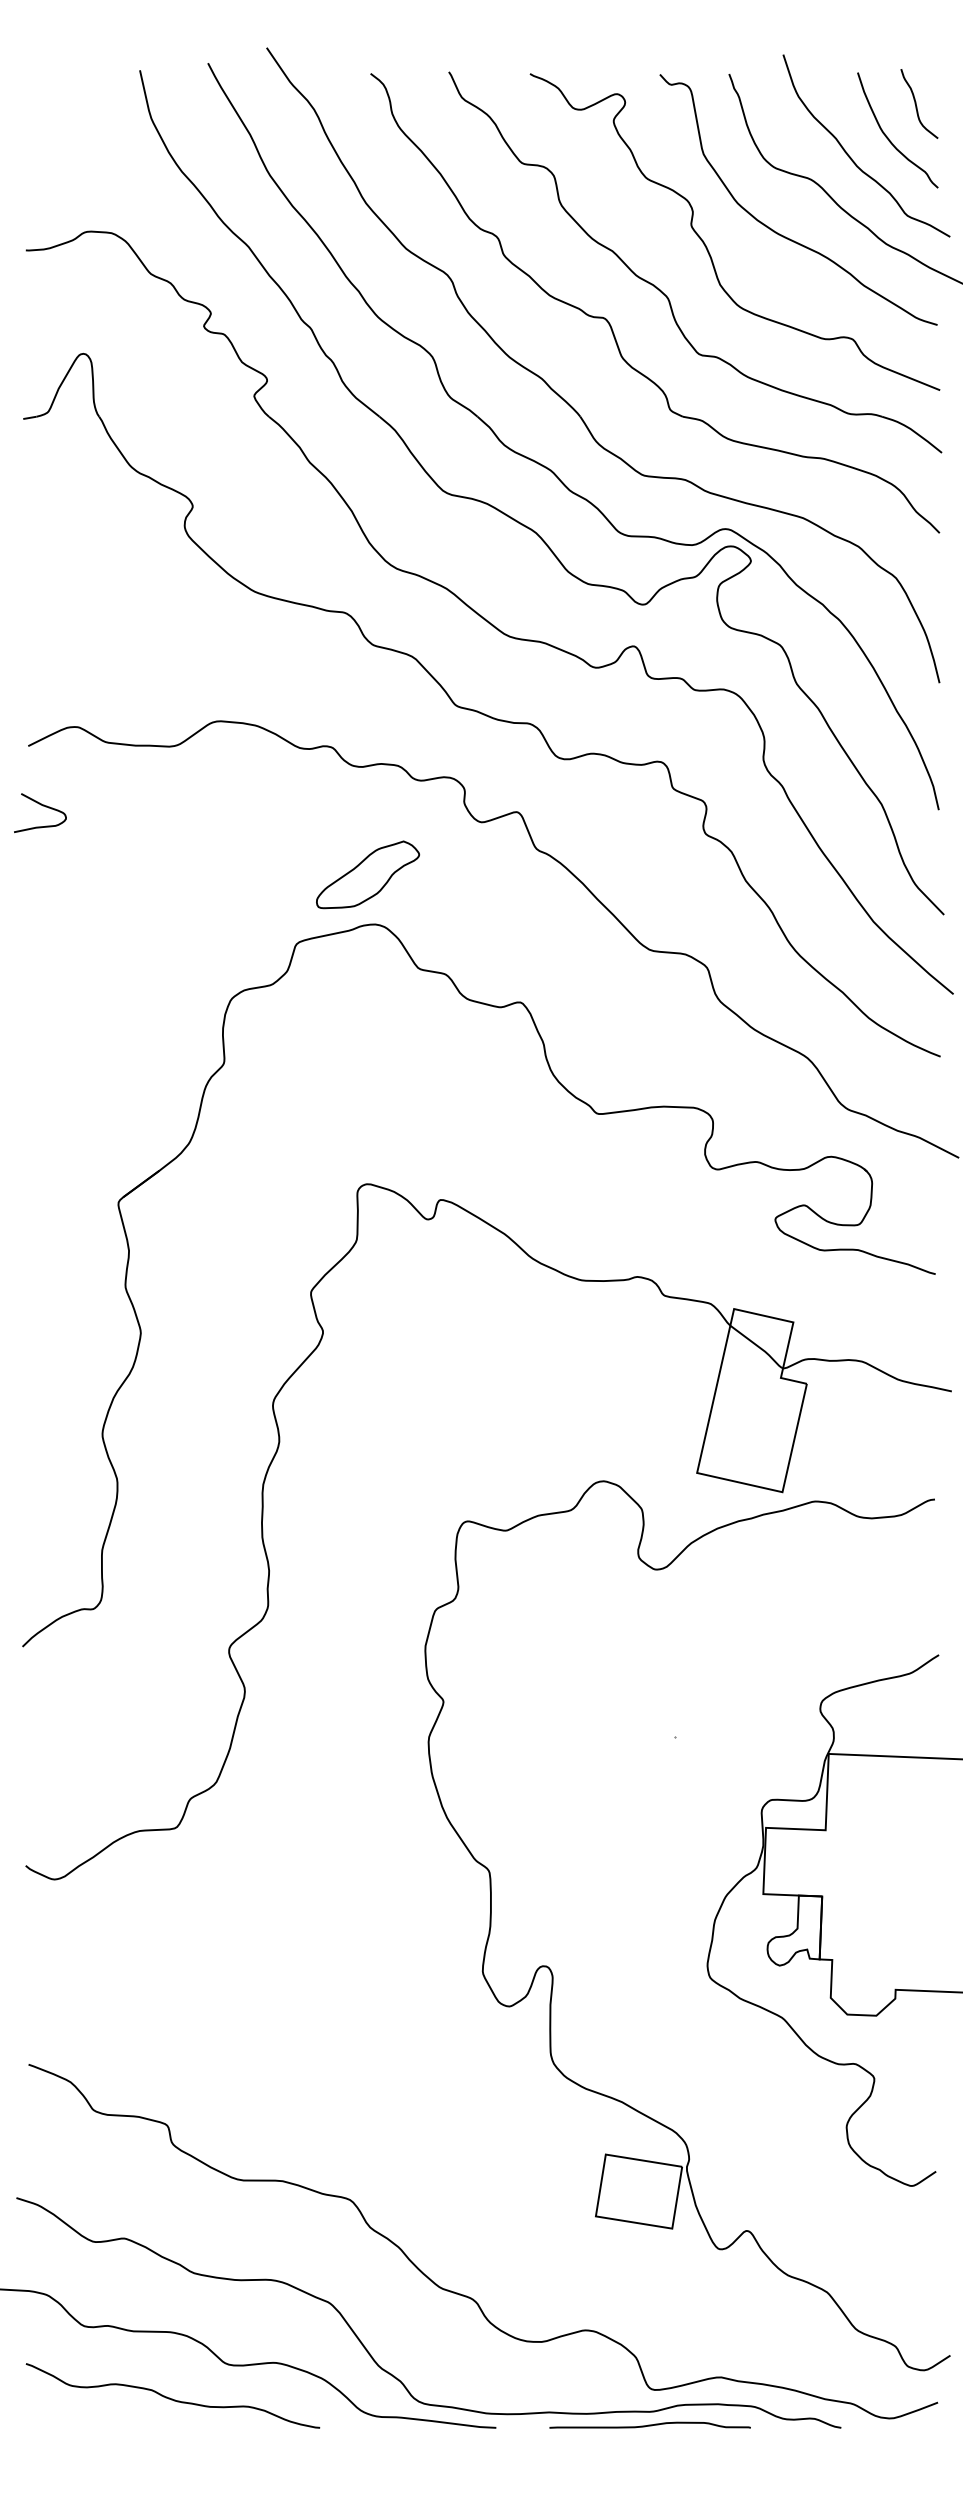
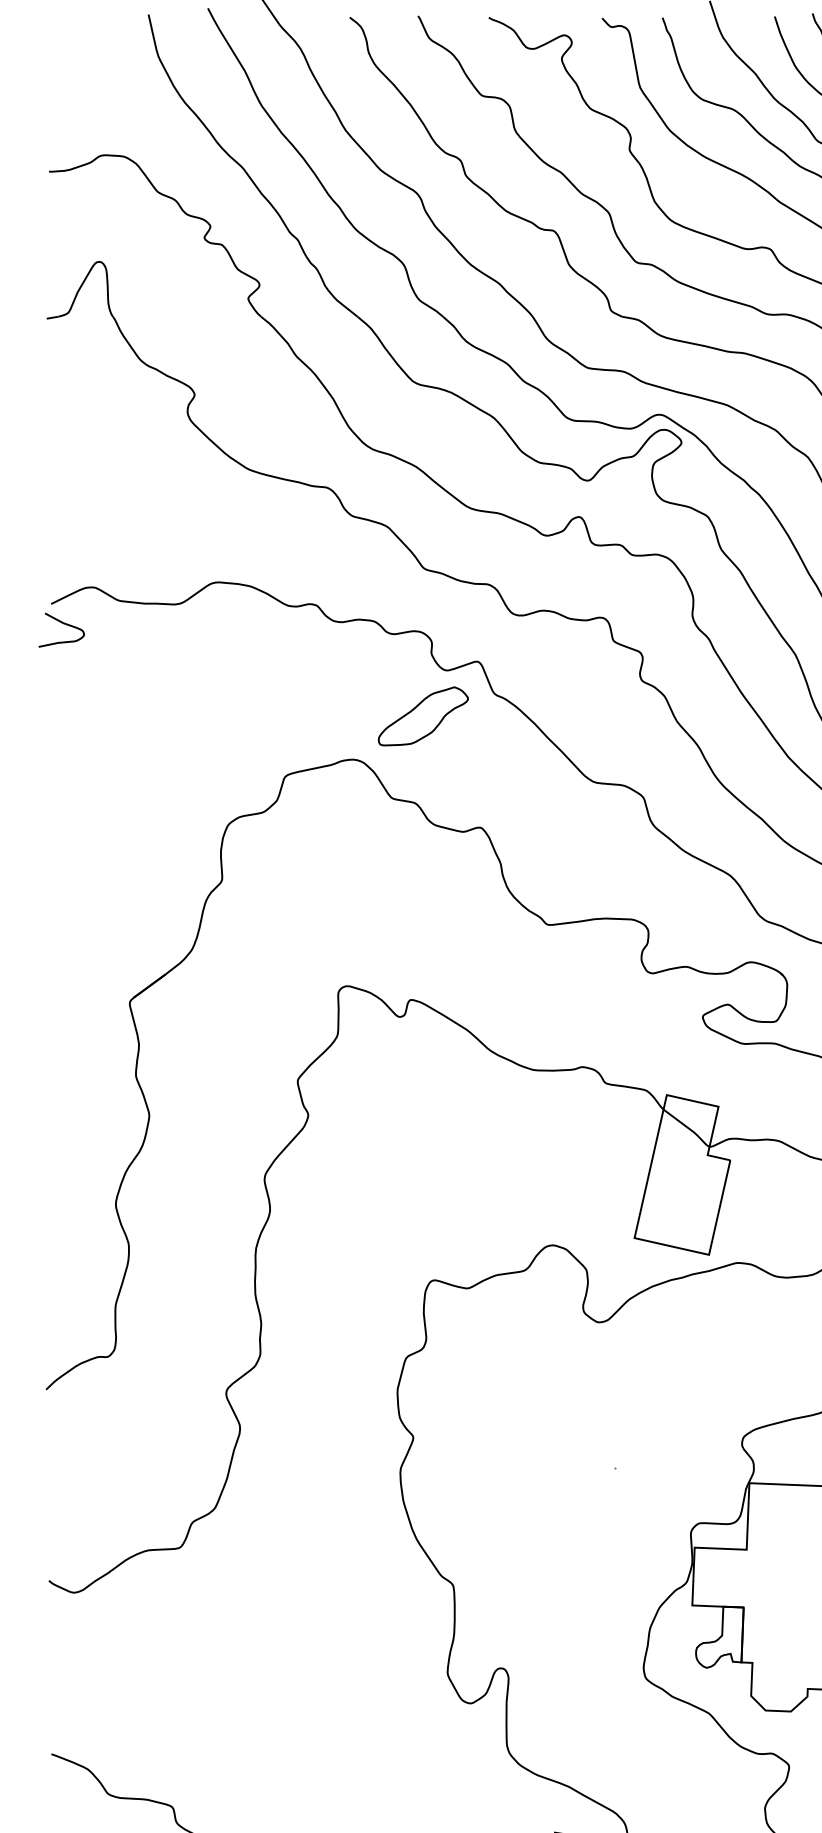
curve: (42, 806) -> (63, 624), moved
part: (368, 874) -> (423, 716), moved

